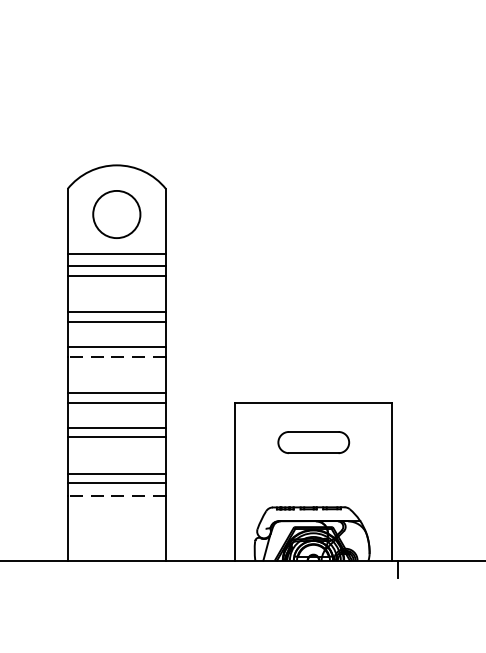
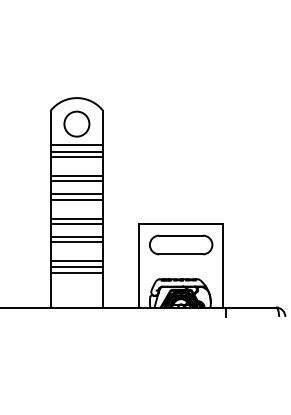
line: (116, 356) -> (76, 199), dashed -> solid
part: (314, 441) -> (181, 244), size x1.67
line: (116, 496) -> (76, 273), dashed -> solid

